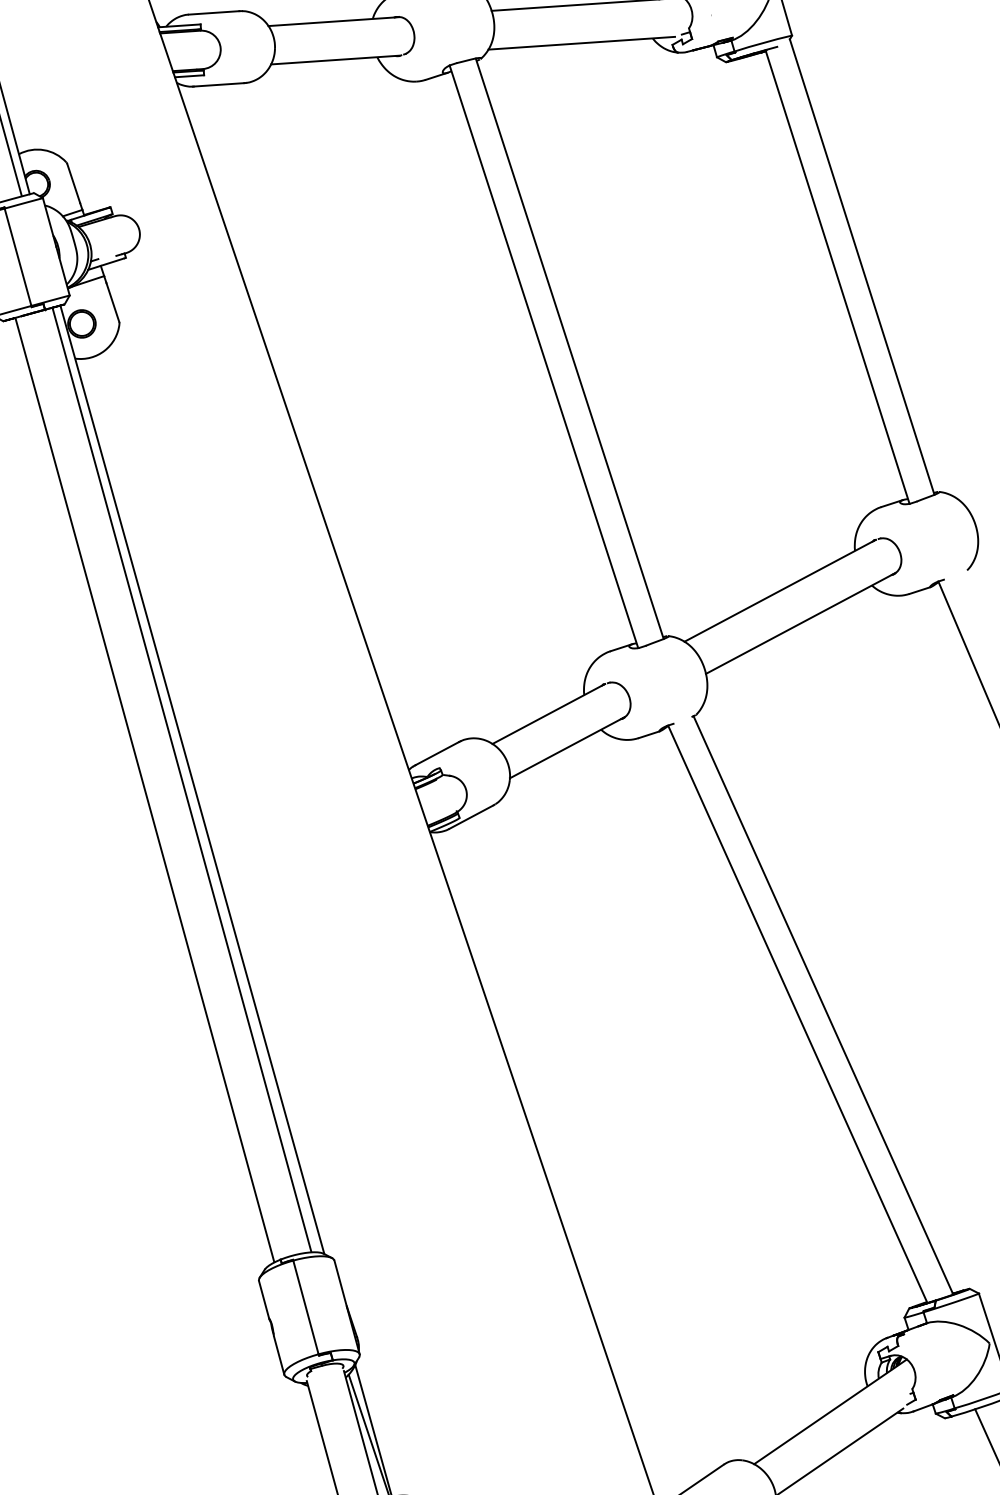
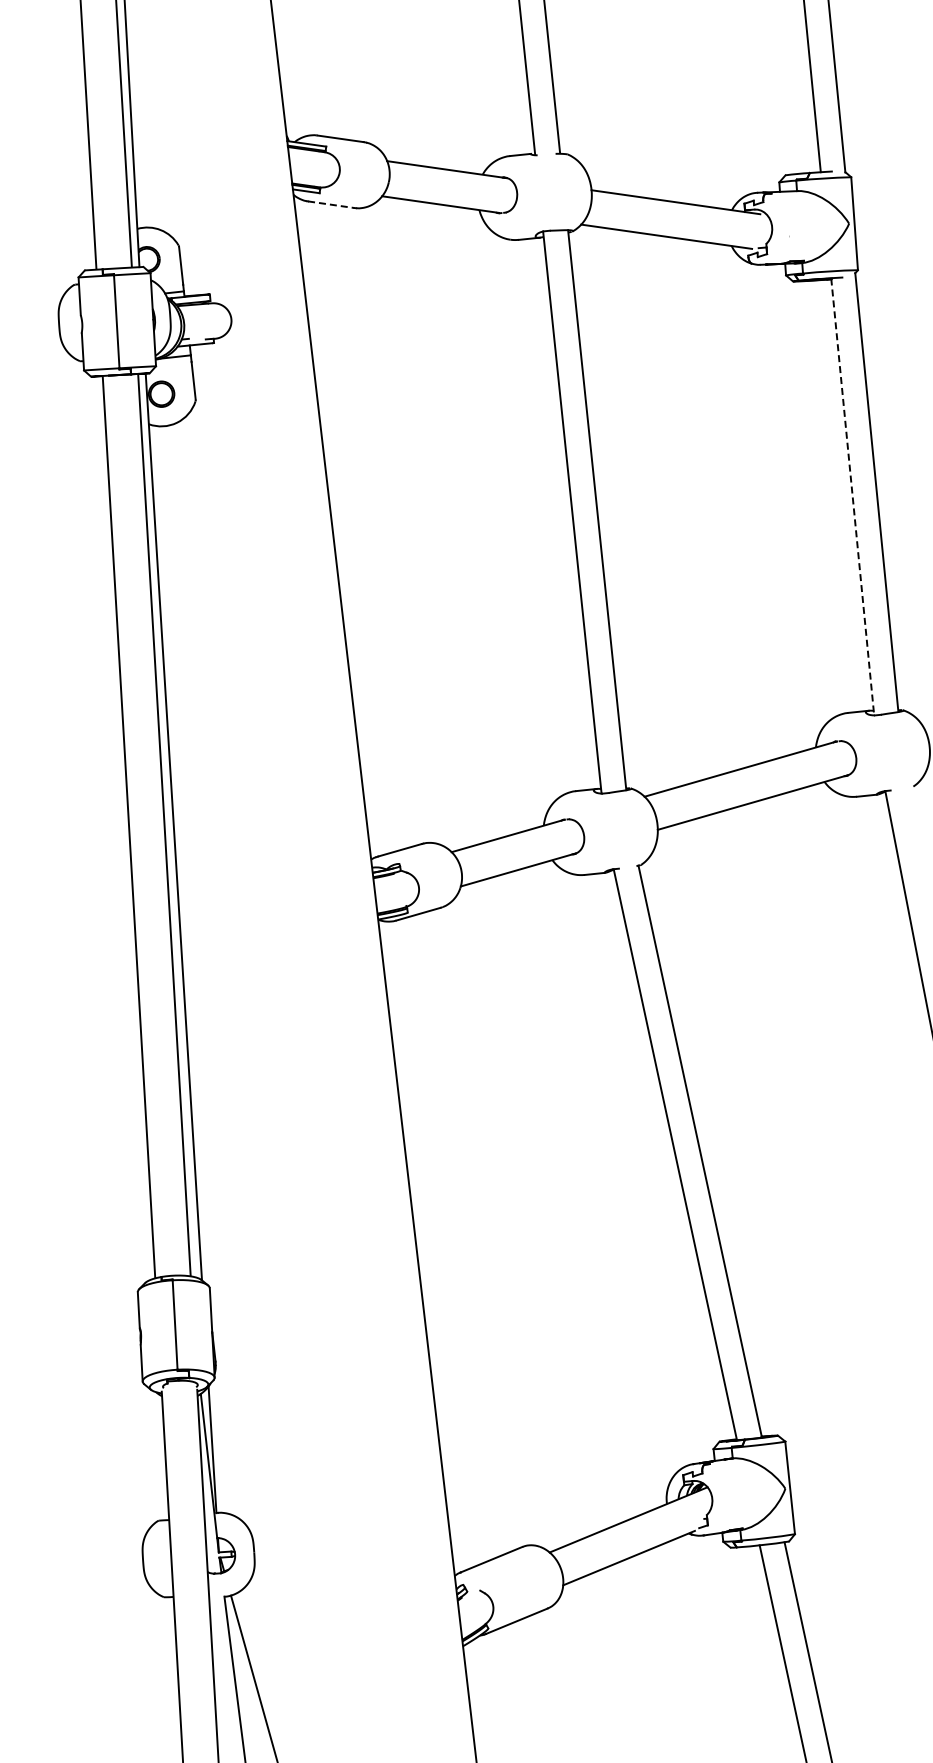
line: (219, 84) -> (331, 204), solid -> dashed
line: (837, 277) -> (852, 497), solid -> dashed

